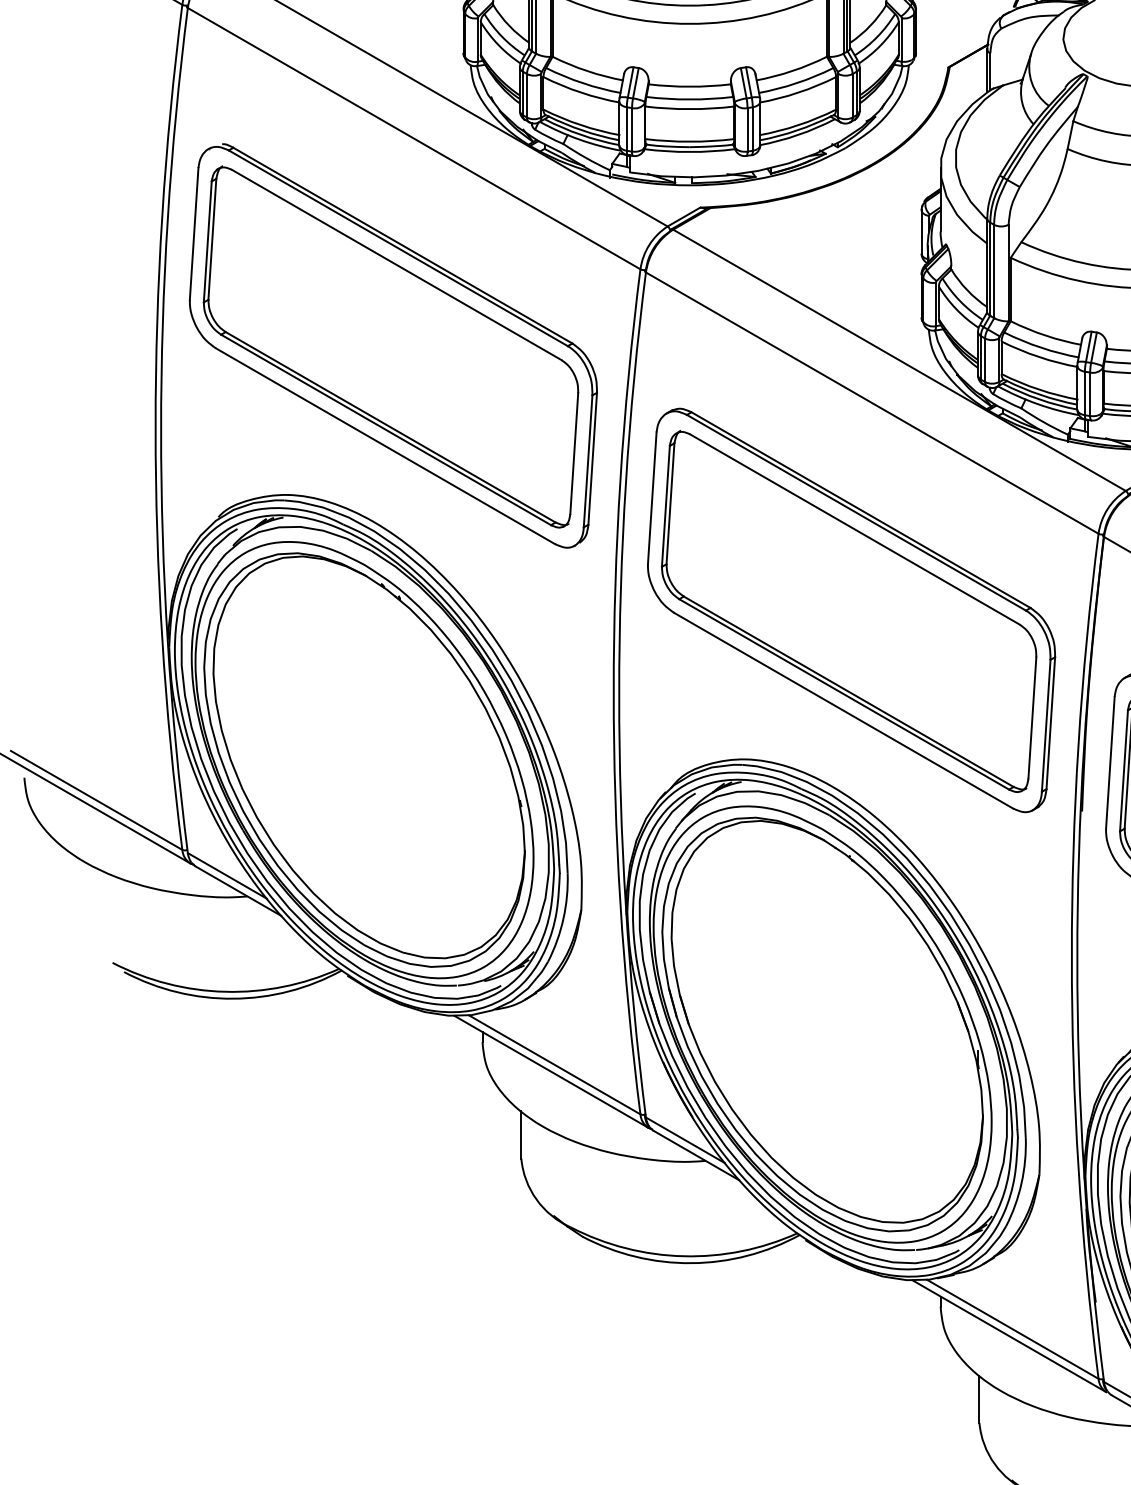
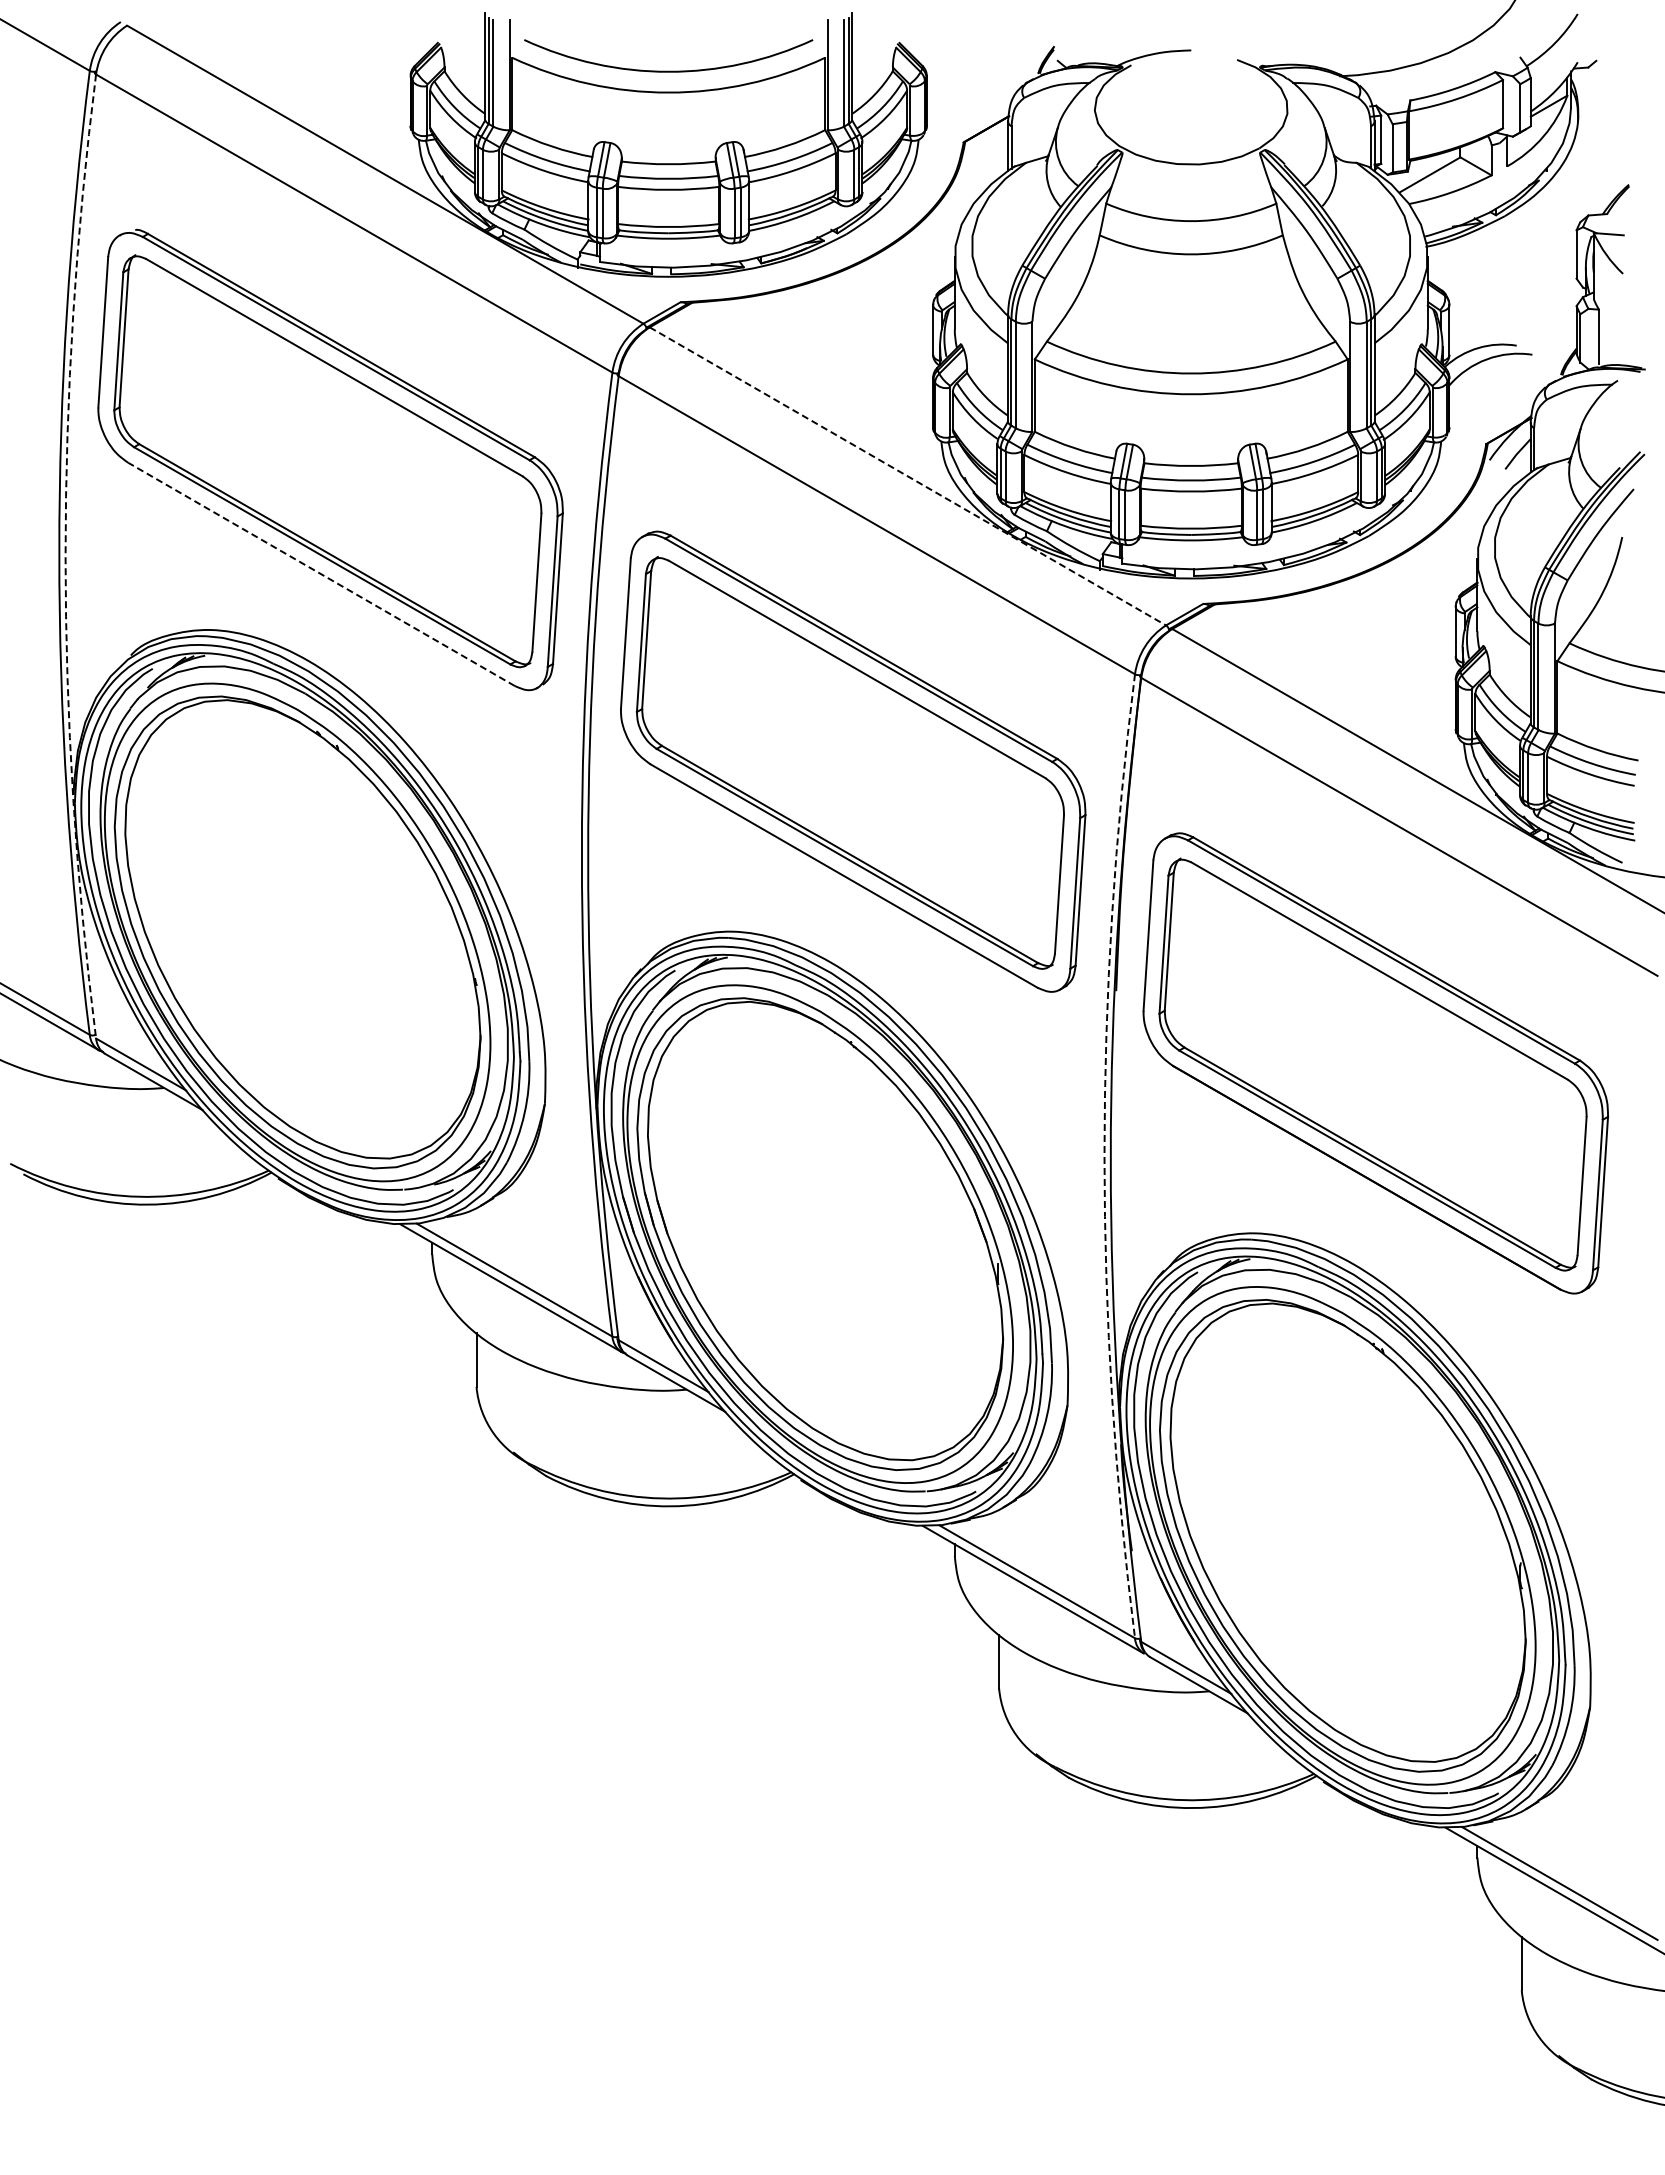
line: (900, 360) -> (908, 476), solid -> dashed
arc: (161, 430) -> (65, 556), solid -> dashed
line: (385, 446) -> (321, 574), solid -> dashed
arc: (1071, 956) -> (1104, 1156), solid -> dashed

